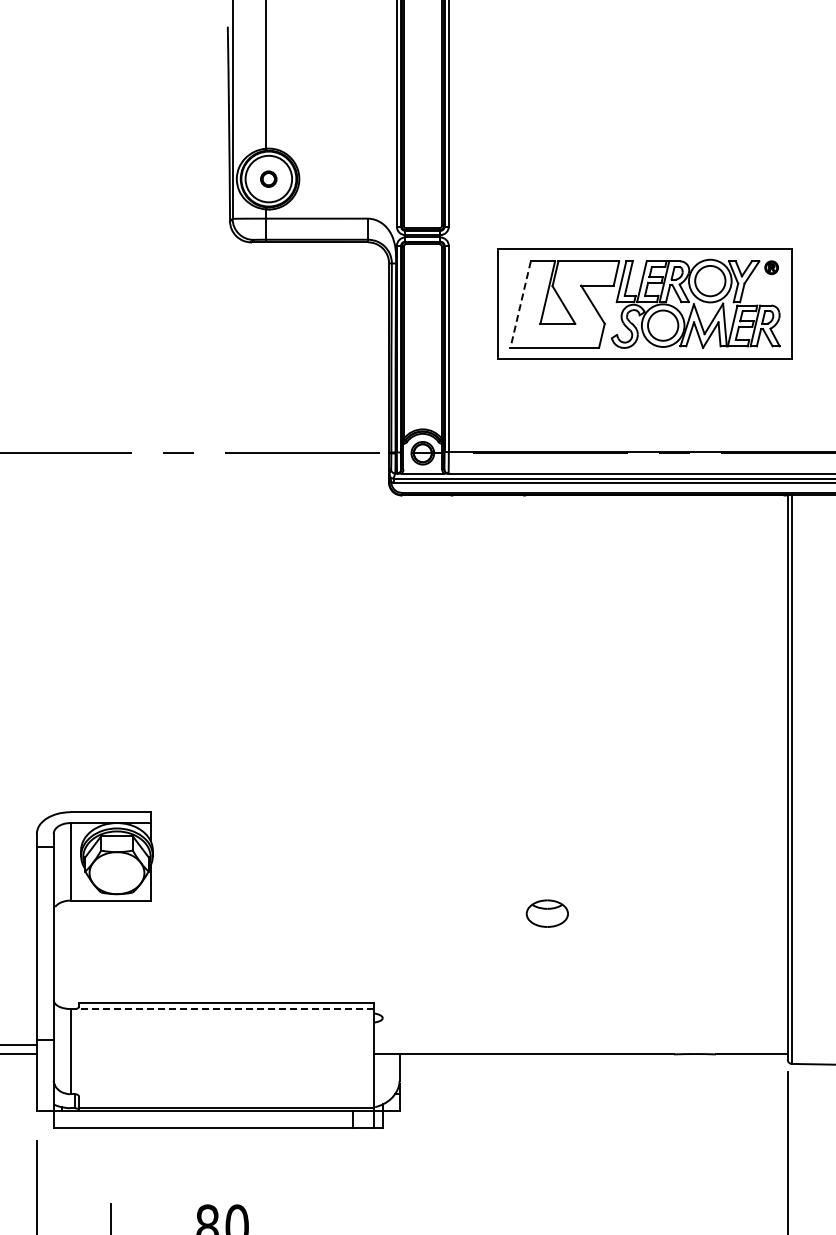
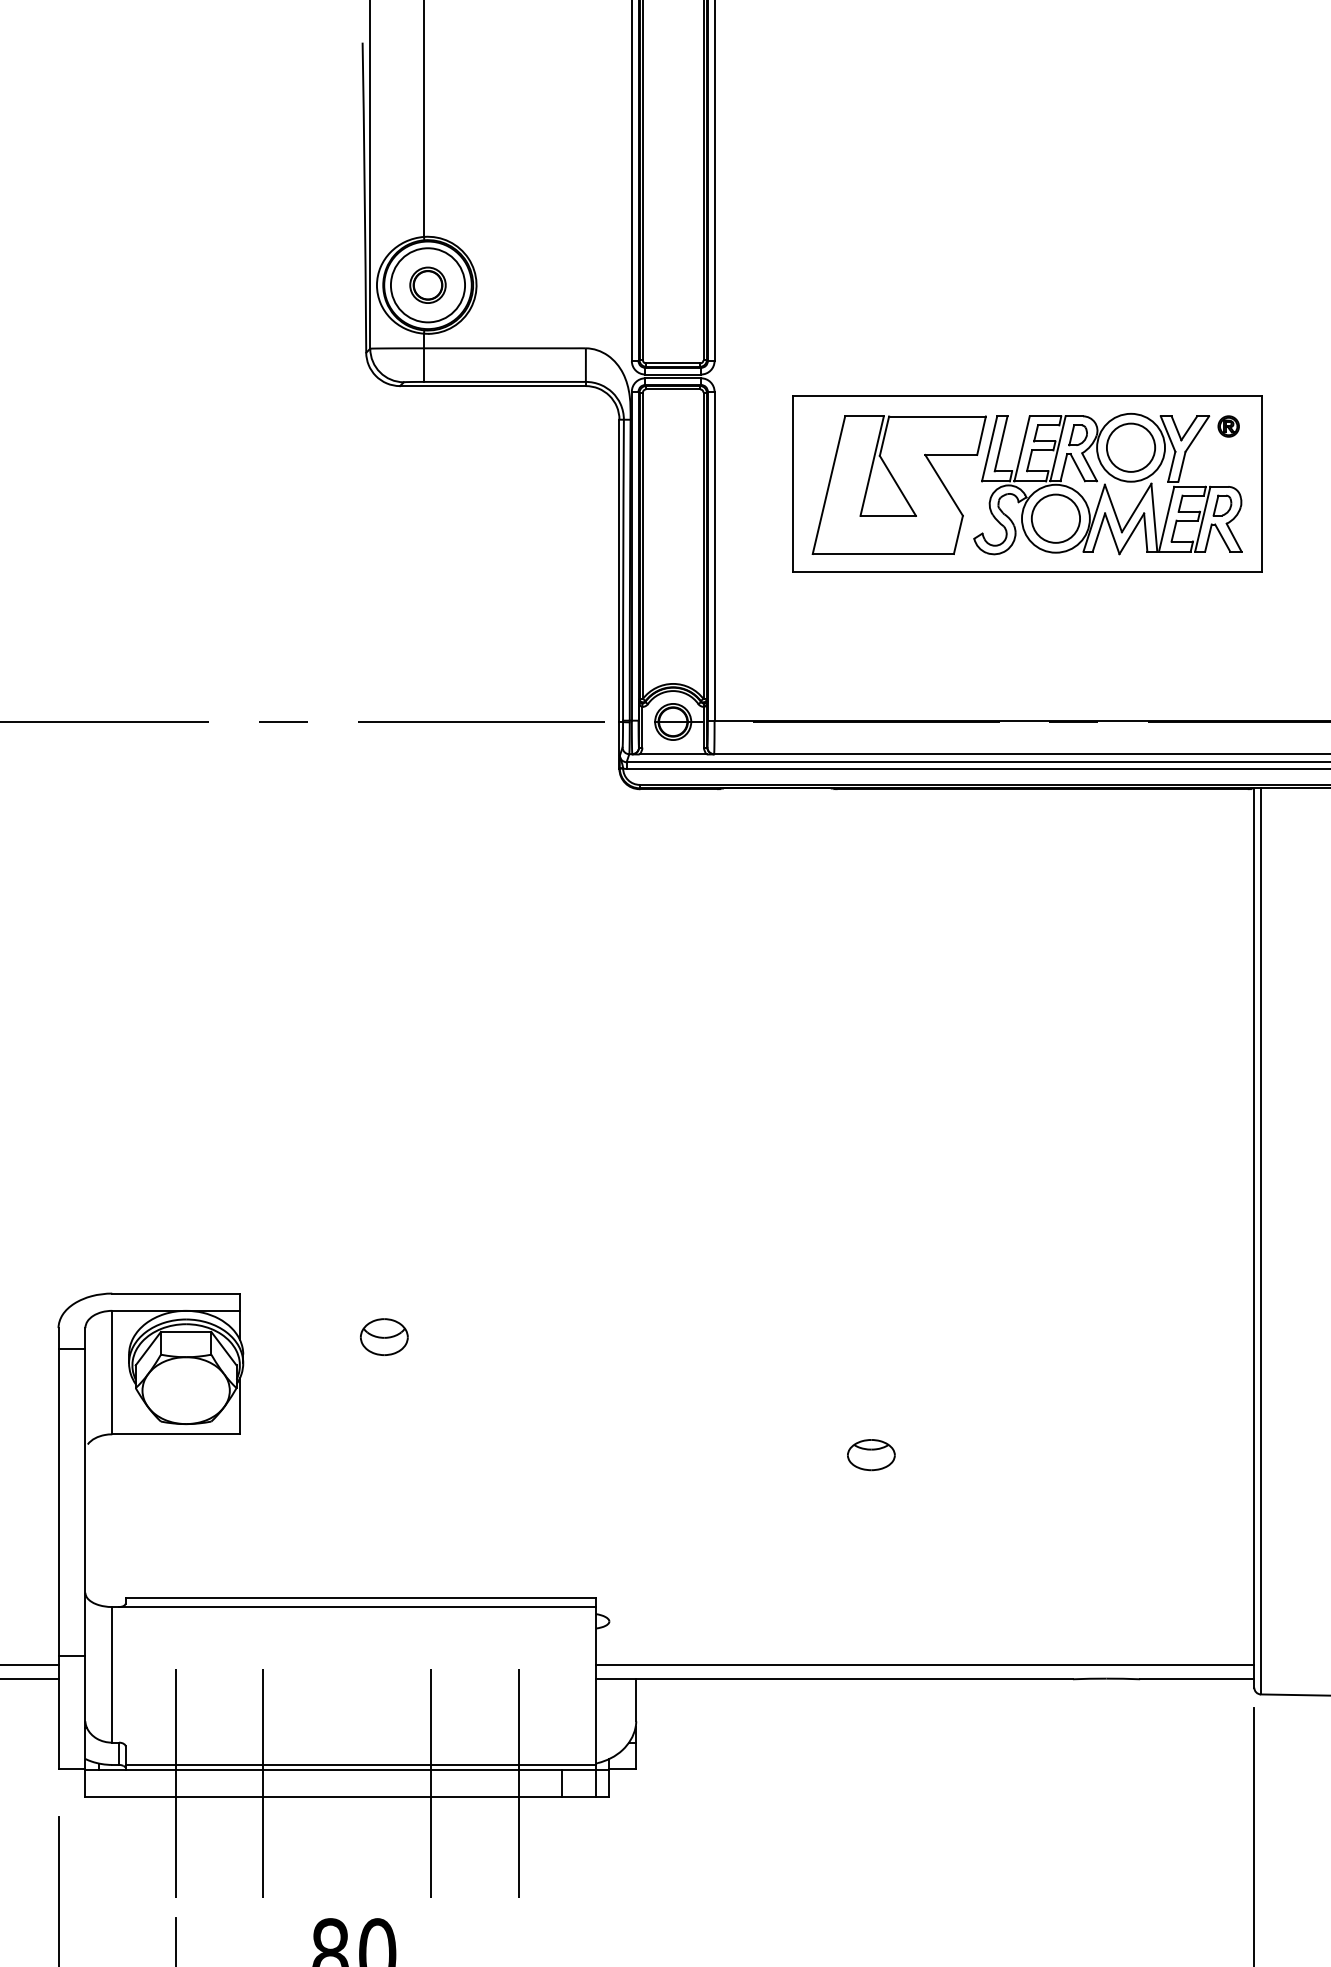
part: (268, 179) -> (427, 285), size x1.43
line: (520, 305) -> (828, 486), dashed -> solid
part: (241, 839) -> (384, 1337), added
part: (546, 913) -> (870, 1454), size x0.71
line: (224, 1009) -> (357, 1607), dashed -> solid
line: (580, 1045) -> (924, 1665), added
line: (110, 1119) -> (175, 1782), added
line: (165, 1119) -> (263, 1782), added
line: (270, 1119) -> (430, 1782), added
line: (325, 1119) -> (518, 1782), added

